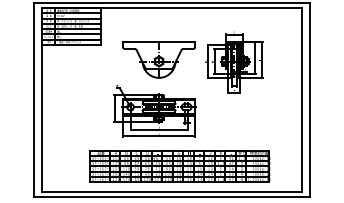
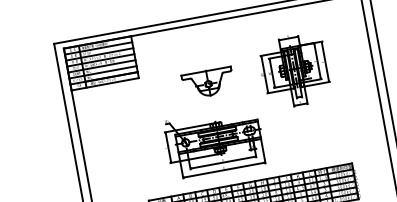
part: (158, 59) -> (207, 82), size x0.6

